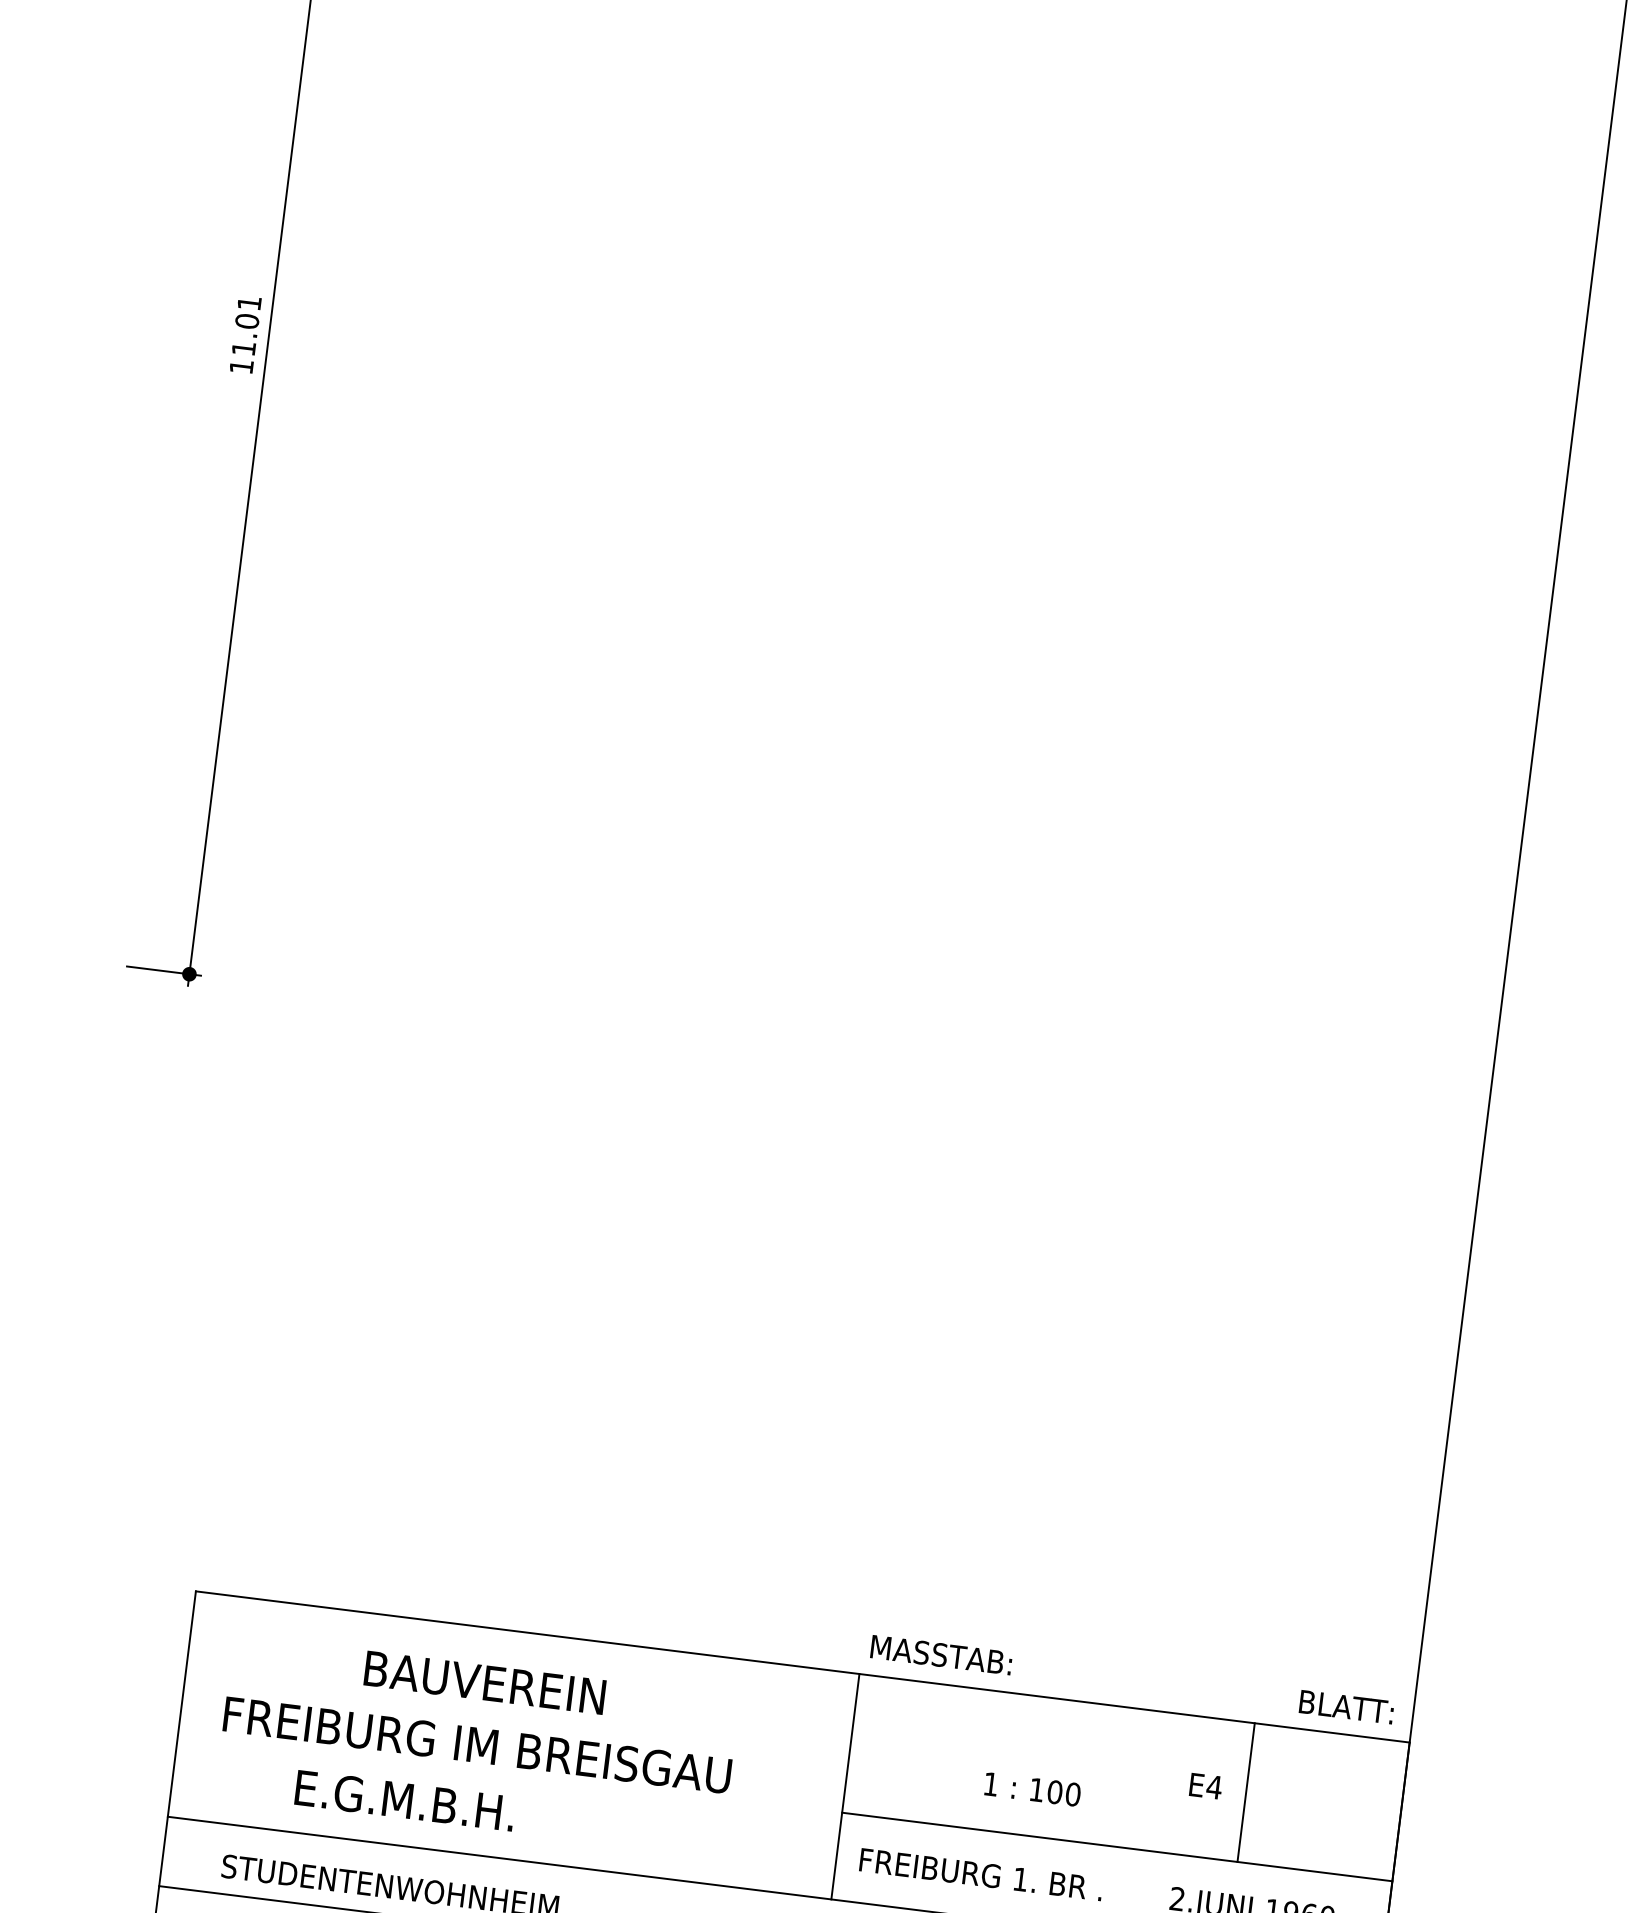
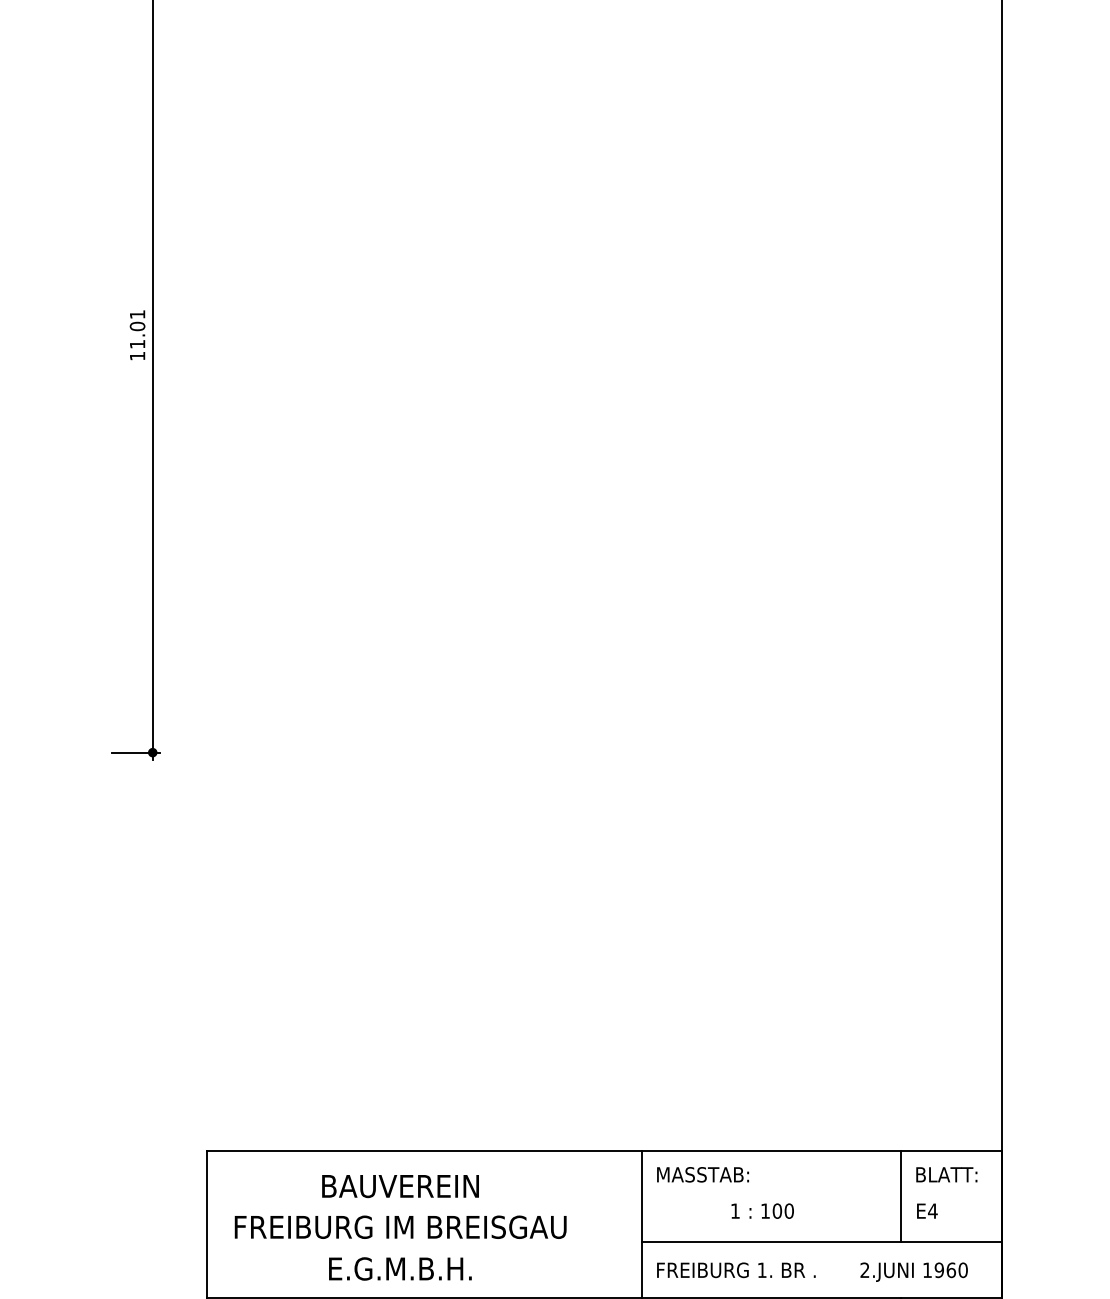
text: (940, 1654) -> (702, 1174), moved
text: (1346, 1706) -> (946, 1174), moved
text: (1206, 1785) -> (927, 1210), moved
text: (405, 1800) -> (400, 1268), moved

